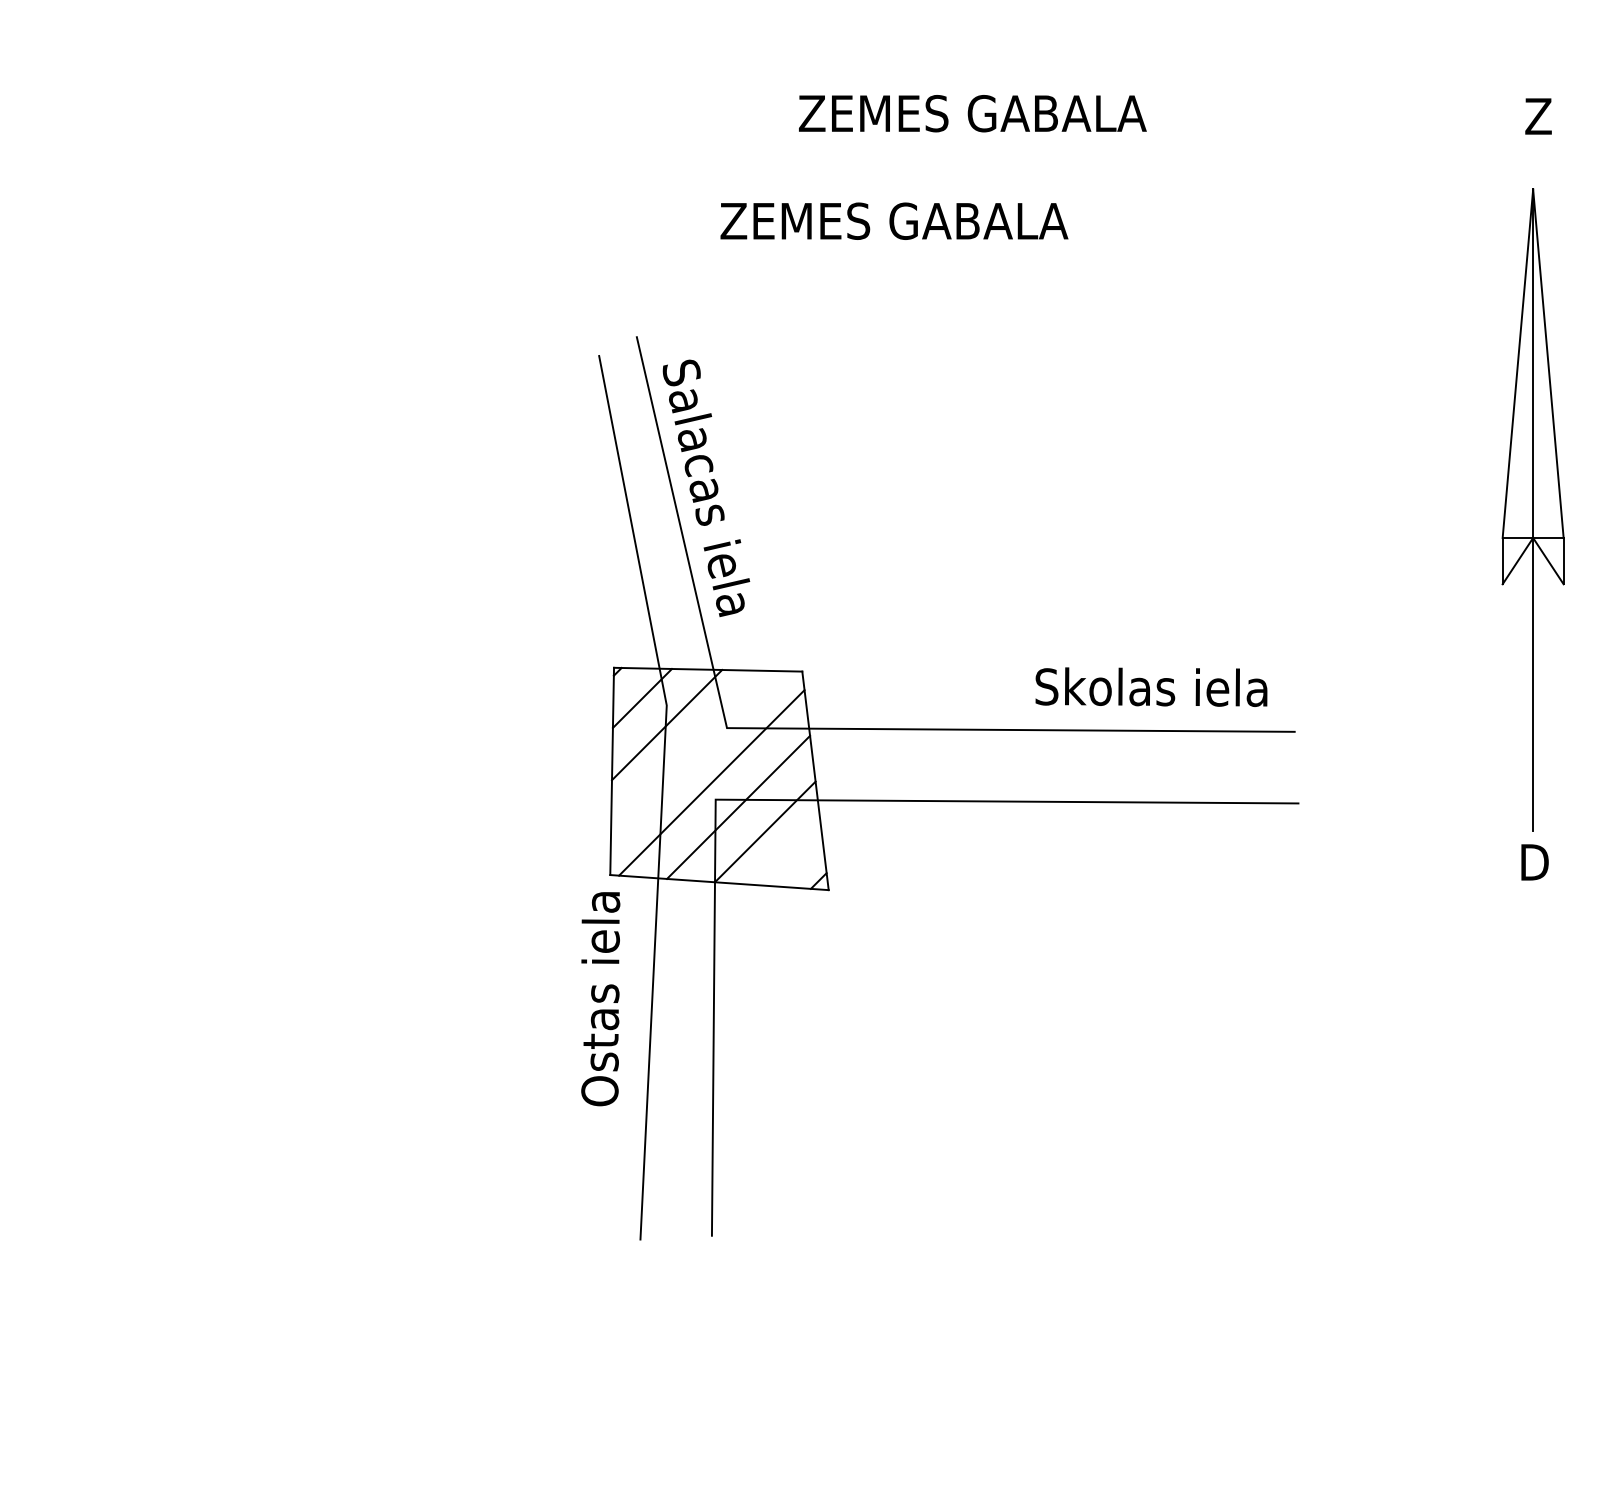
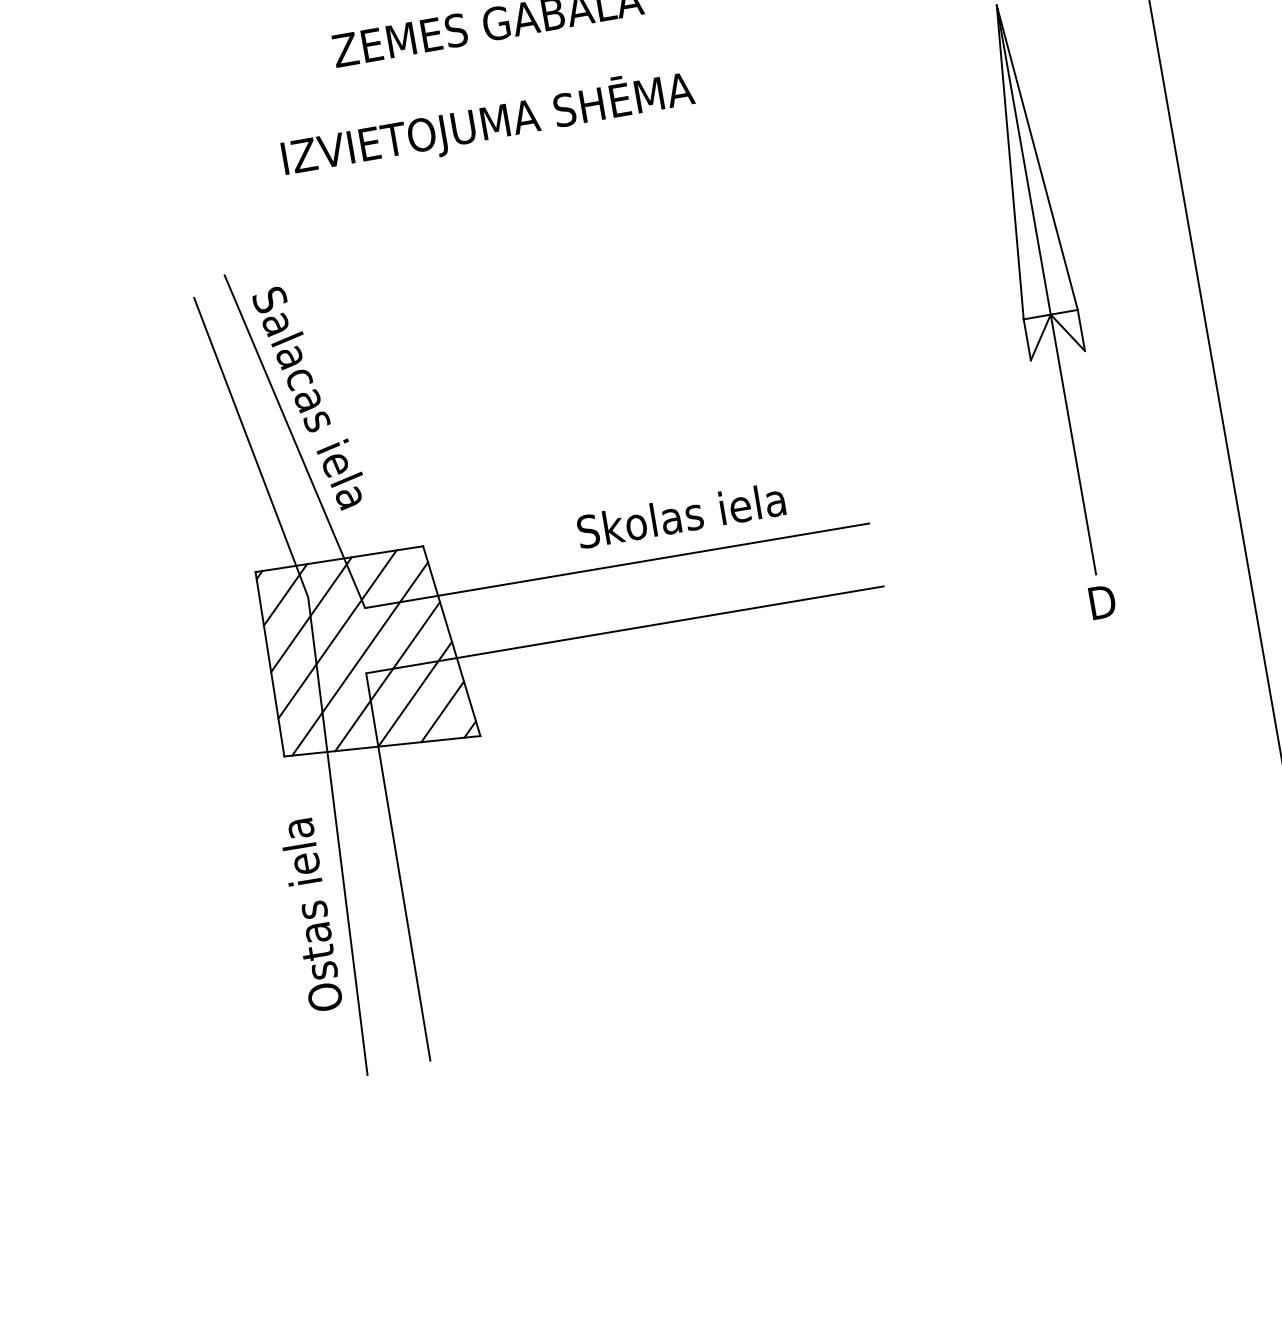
text: (952, 221) -> (486, 123), ZEMES GABALA -> IZVIETOJUMA SHĒMA
text: (1151, 686) -> (681, 514), moved
line: (691, 751) -> (337, 634), added
line: (791, 856) -> (442, 711), added
text: (600, 999) -> (311, 915), moved

